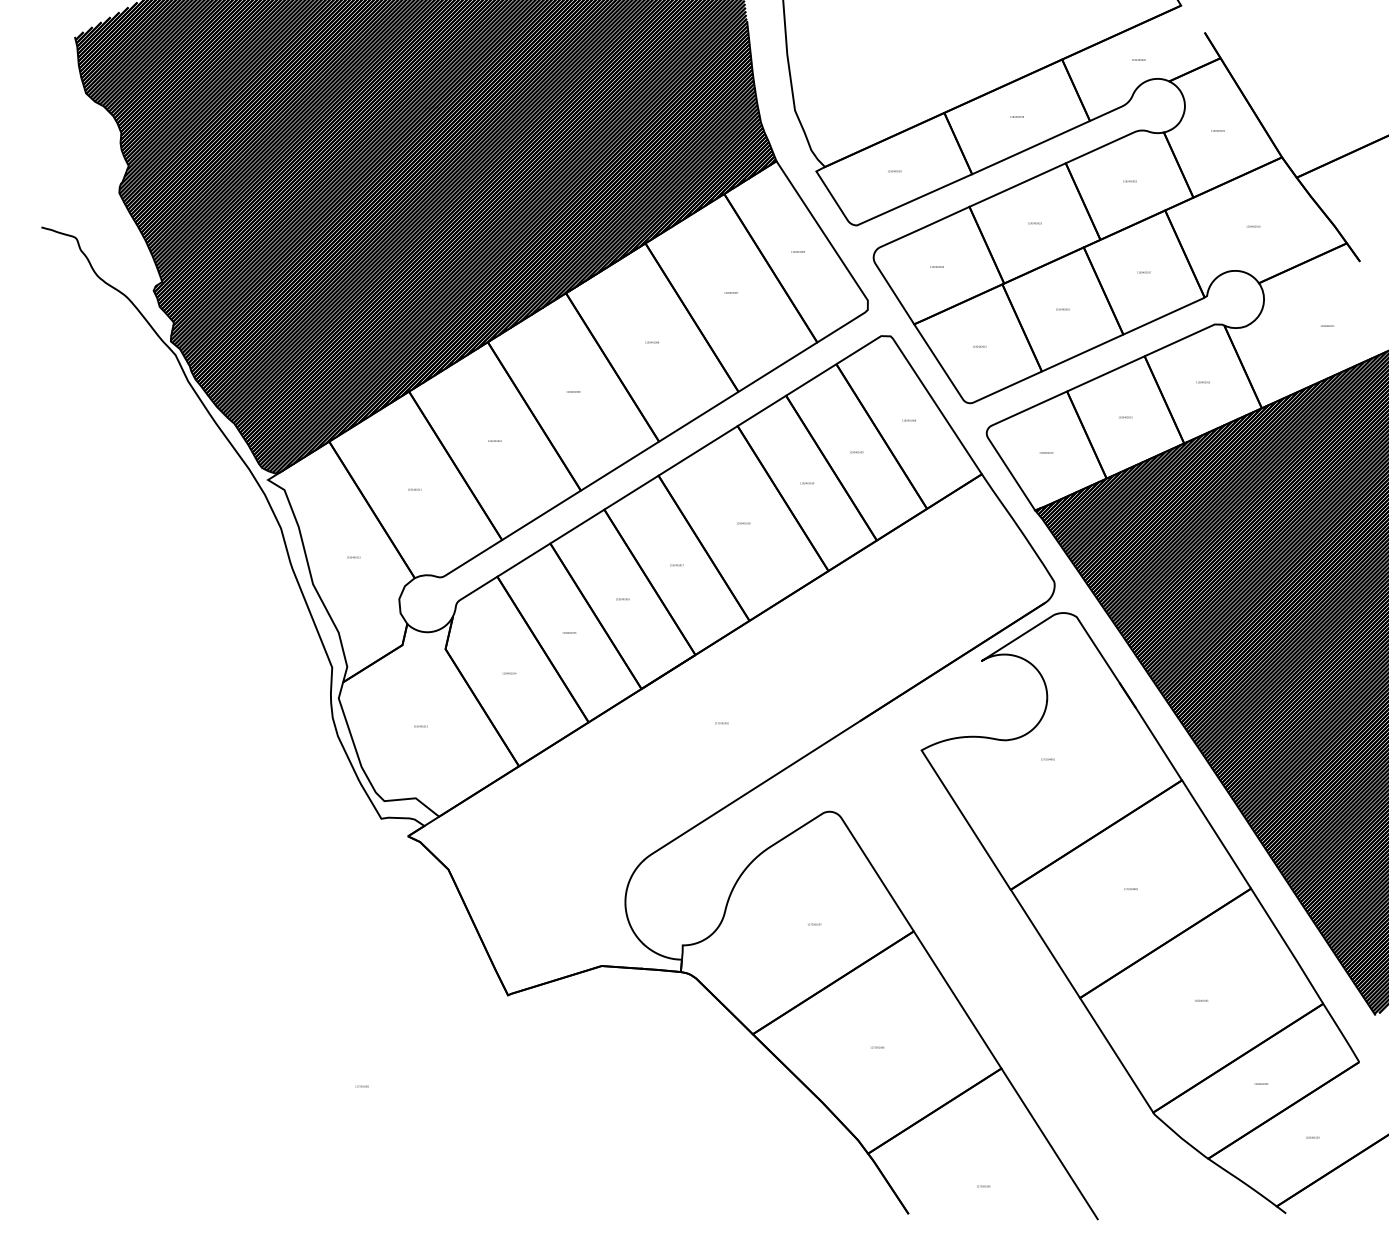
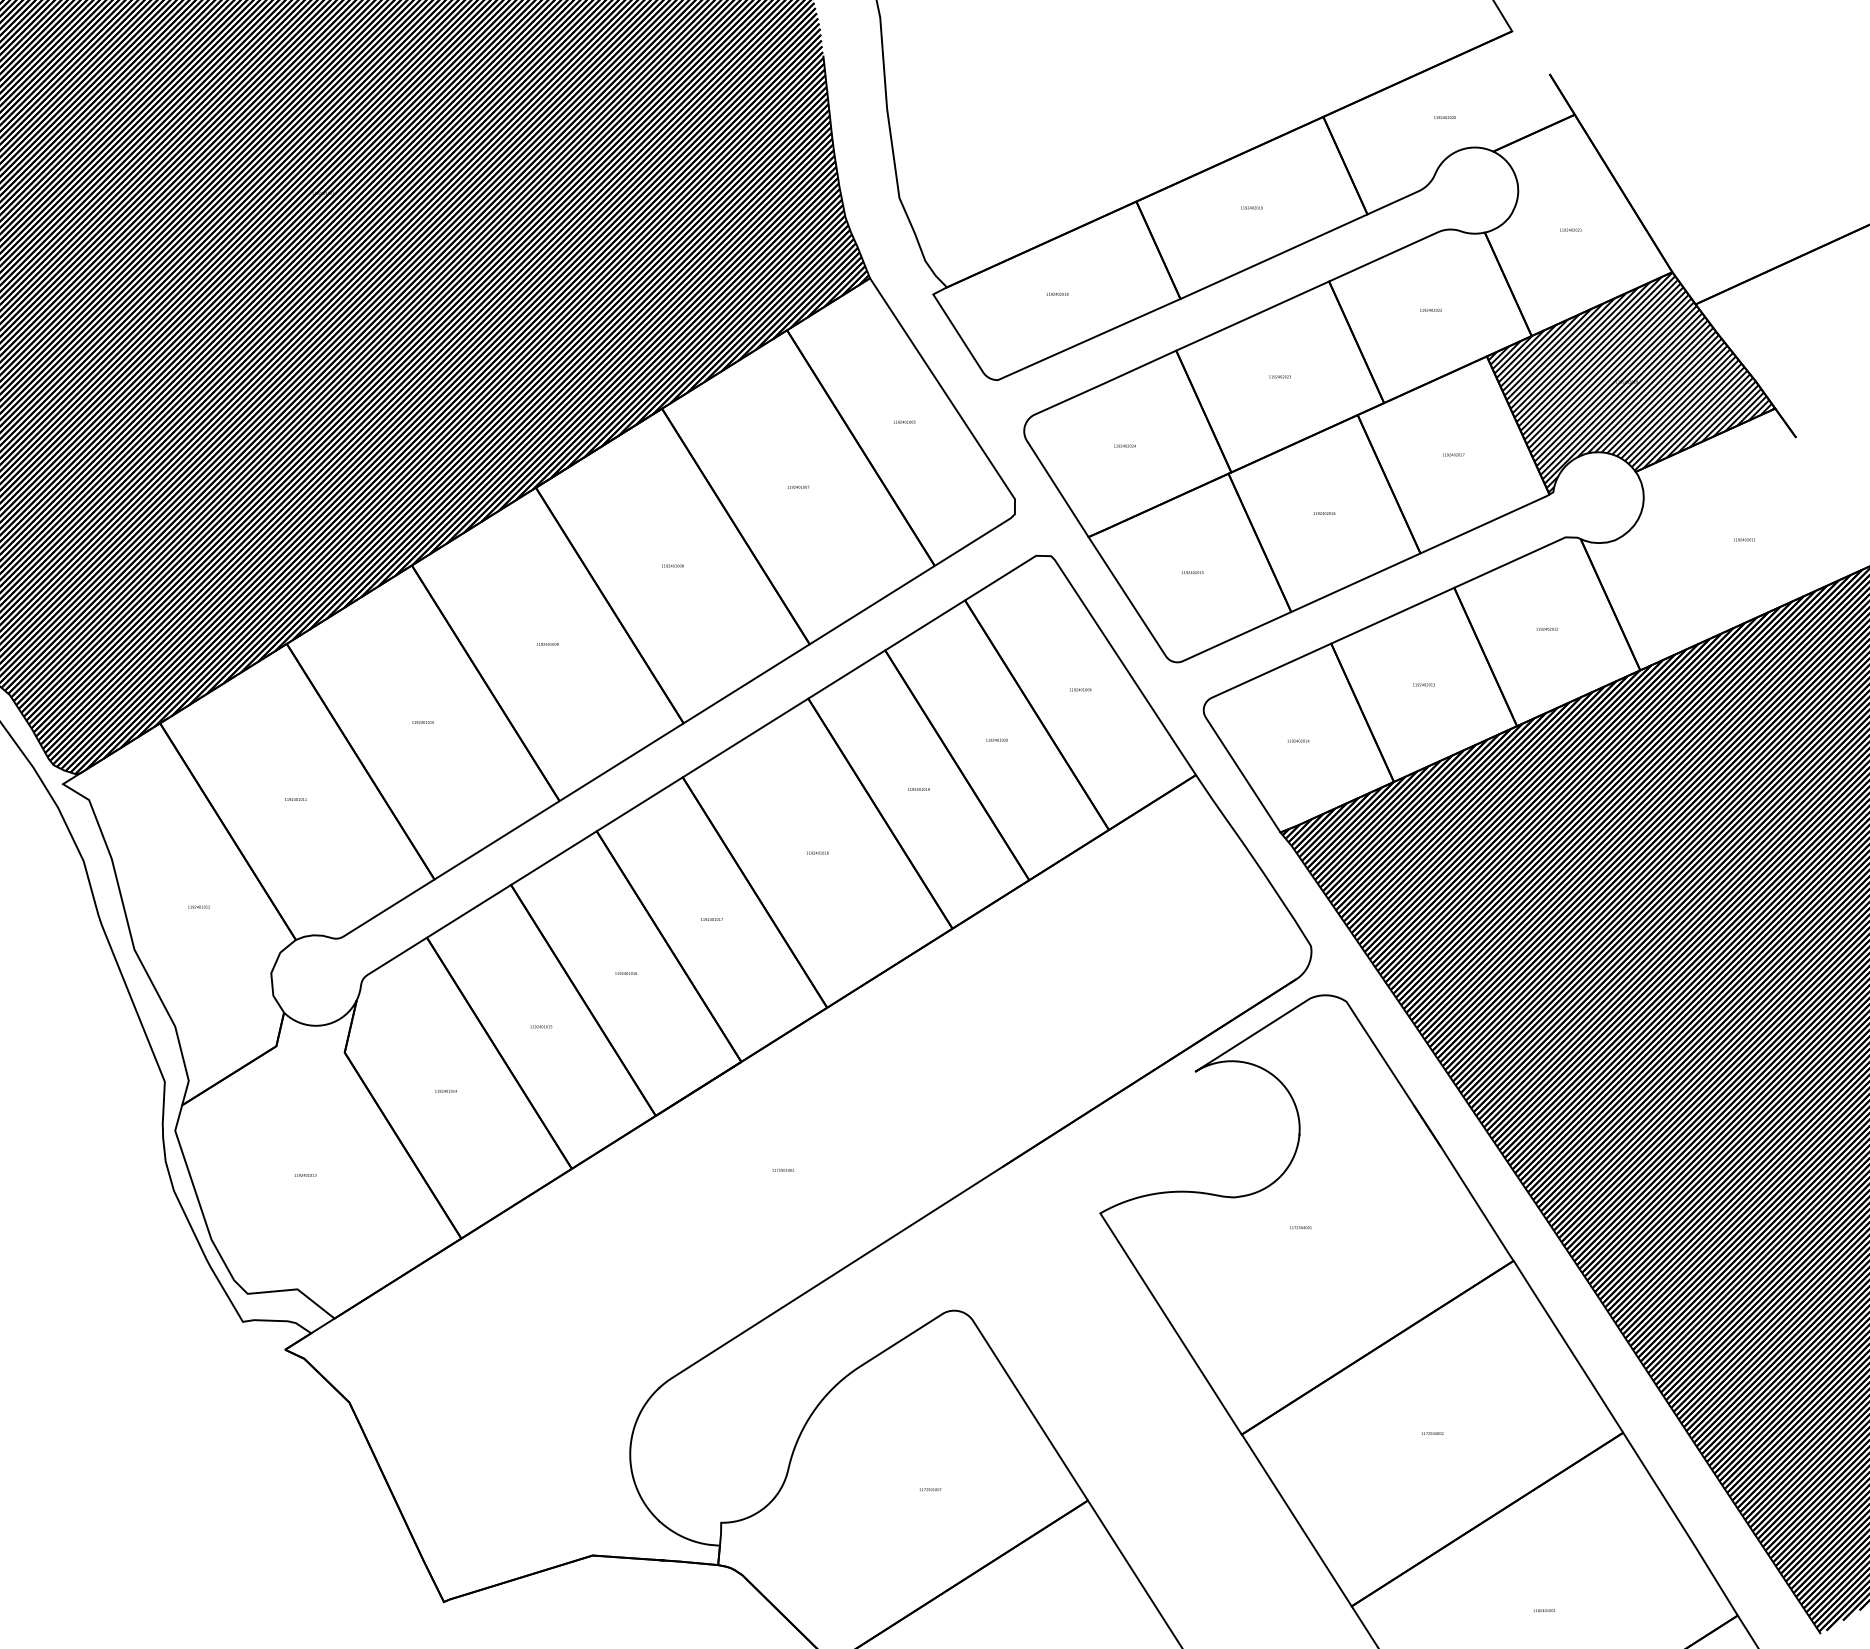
hatch: (1256, 226) -> (1631, 381), added

